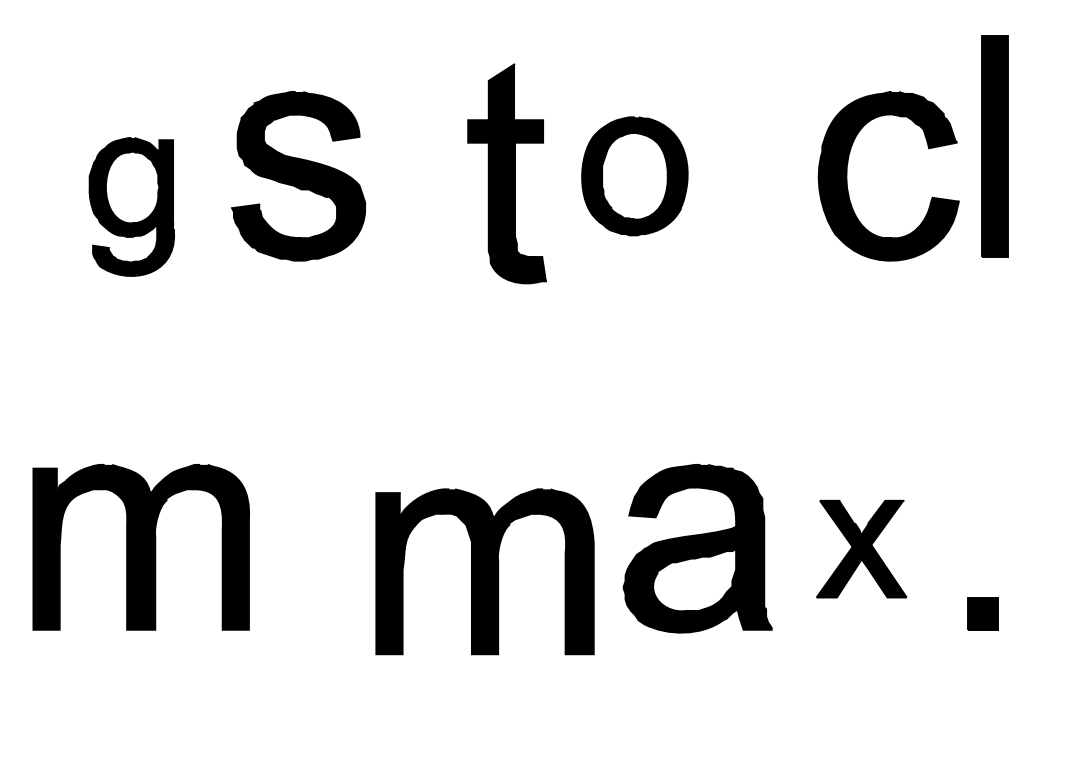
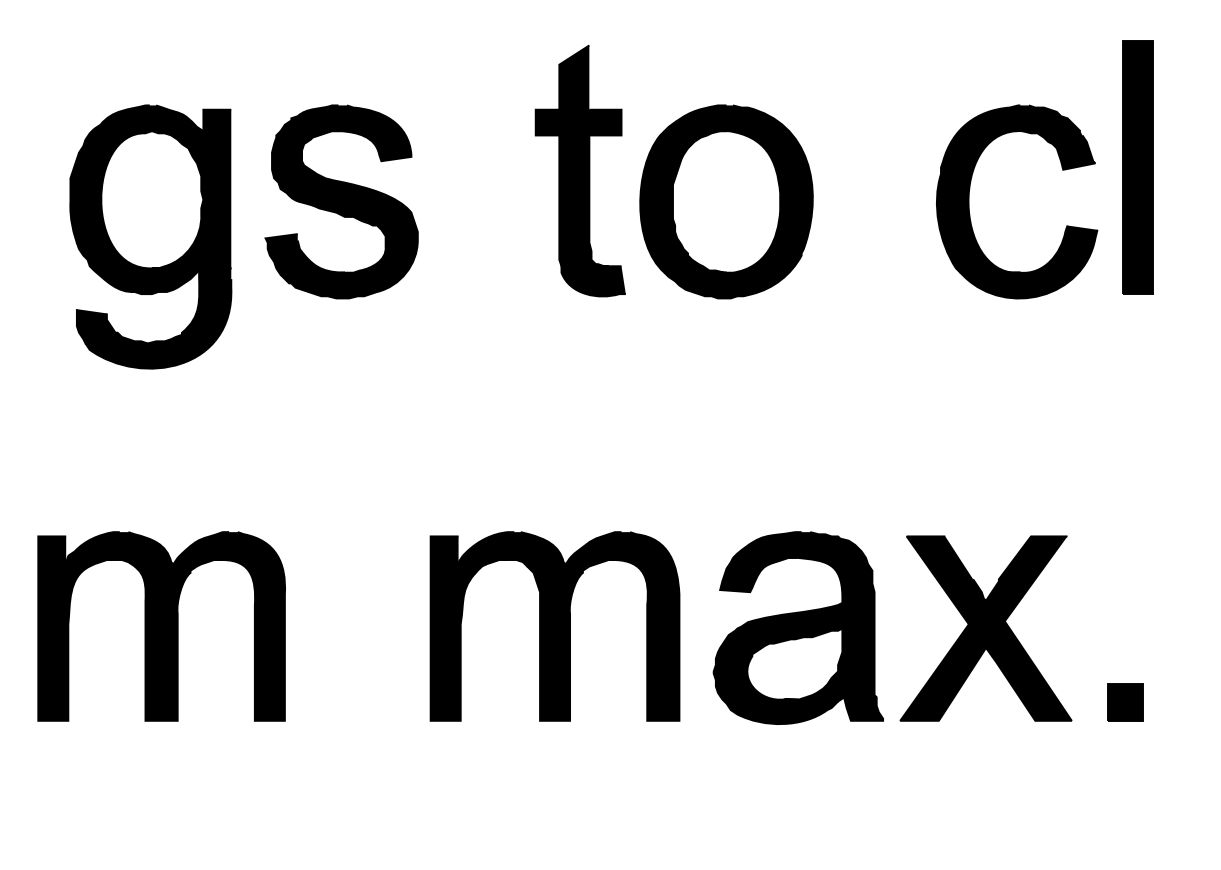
part: (506, 173) -> (579, 170), moved
part: (634, 175) -> (726, 201), size x1.43
part: (131, 206) -> (150, 236), size x1.67
part: (861, 549) -> (985, 628), size x1.67
part: (484, 571) -> (554, 626), moved

